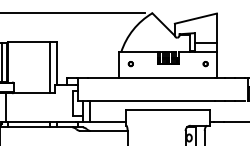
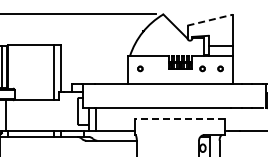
line: (196, 18) -> (210, 20), solid -> dashed
part: (188, 63) -> (202, 68), added
line: (167, 110) -> (179, 118), solid -> dashed

